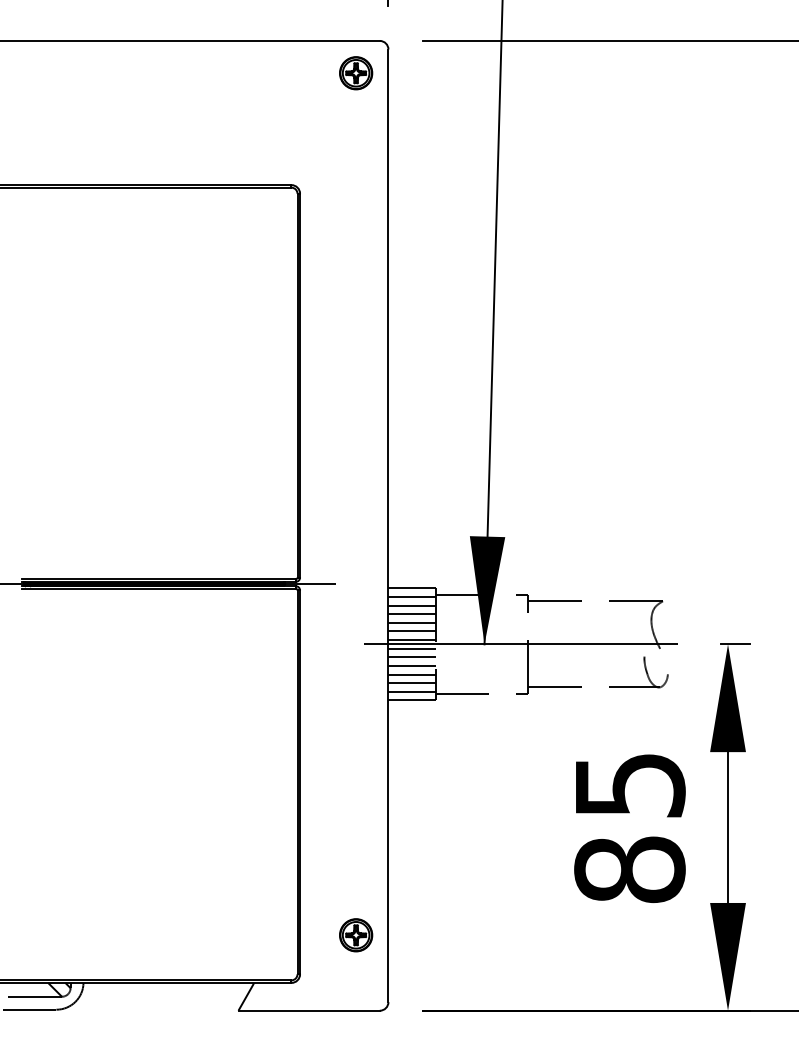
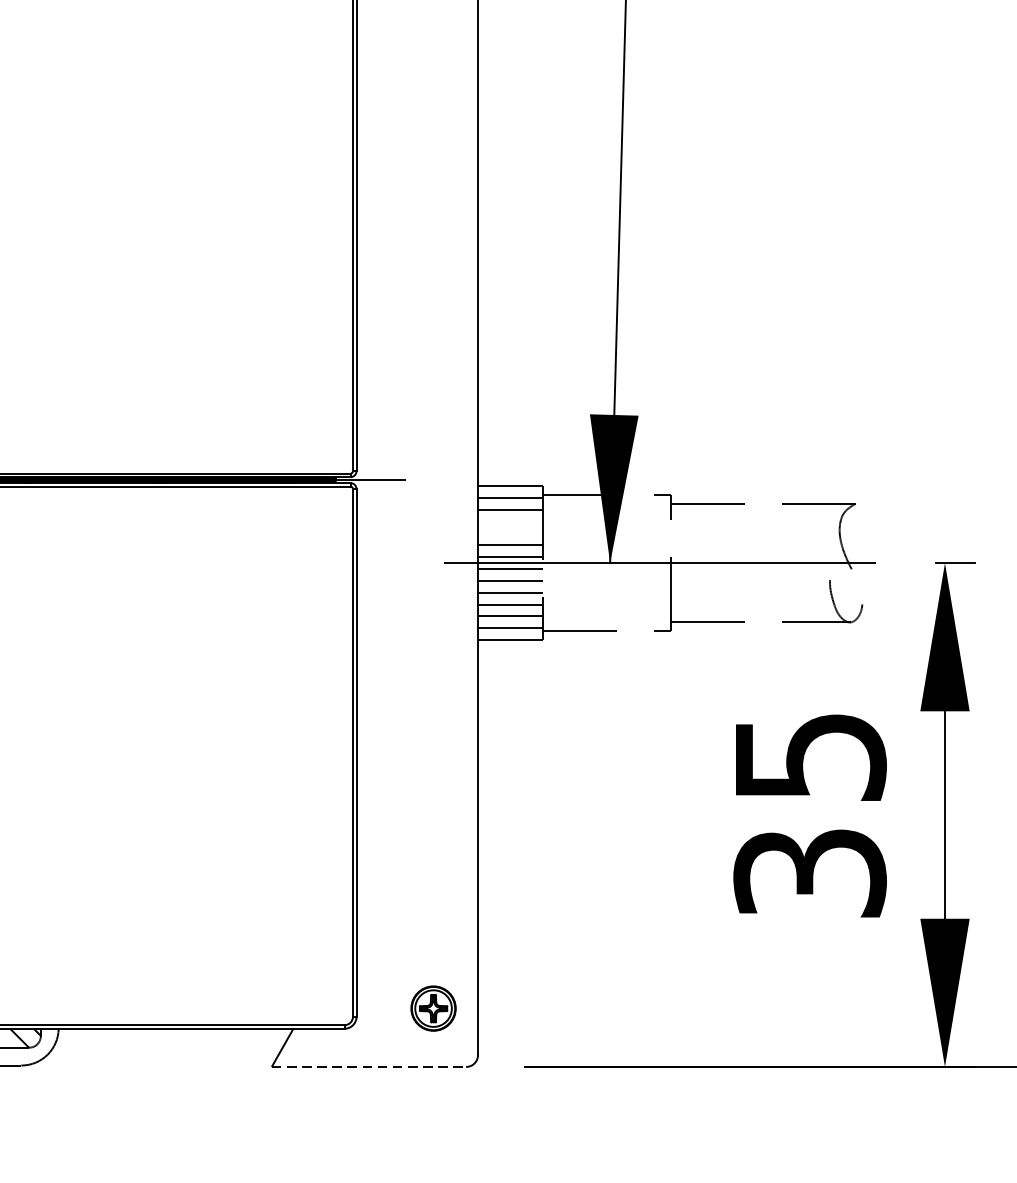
line: (411, 614) -> (509, 522), removed
line: (411, 622) -> (509, 533), removed
text: (629, 869) -> (809, 872), 85 -> 35
part: (356, 935) -> (434, 1008), moved
line: (309, 1010) -> (369, 1066), solid -> dashed

